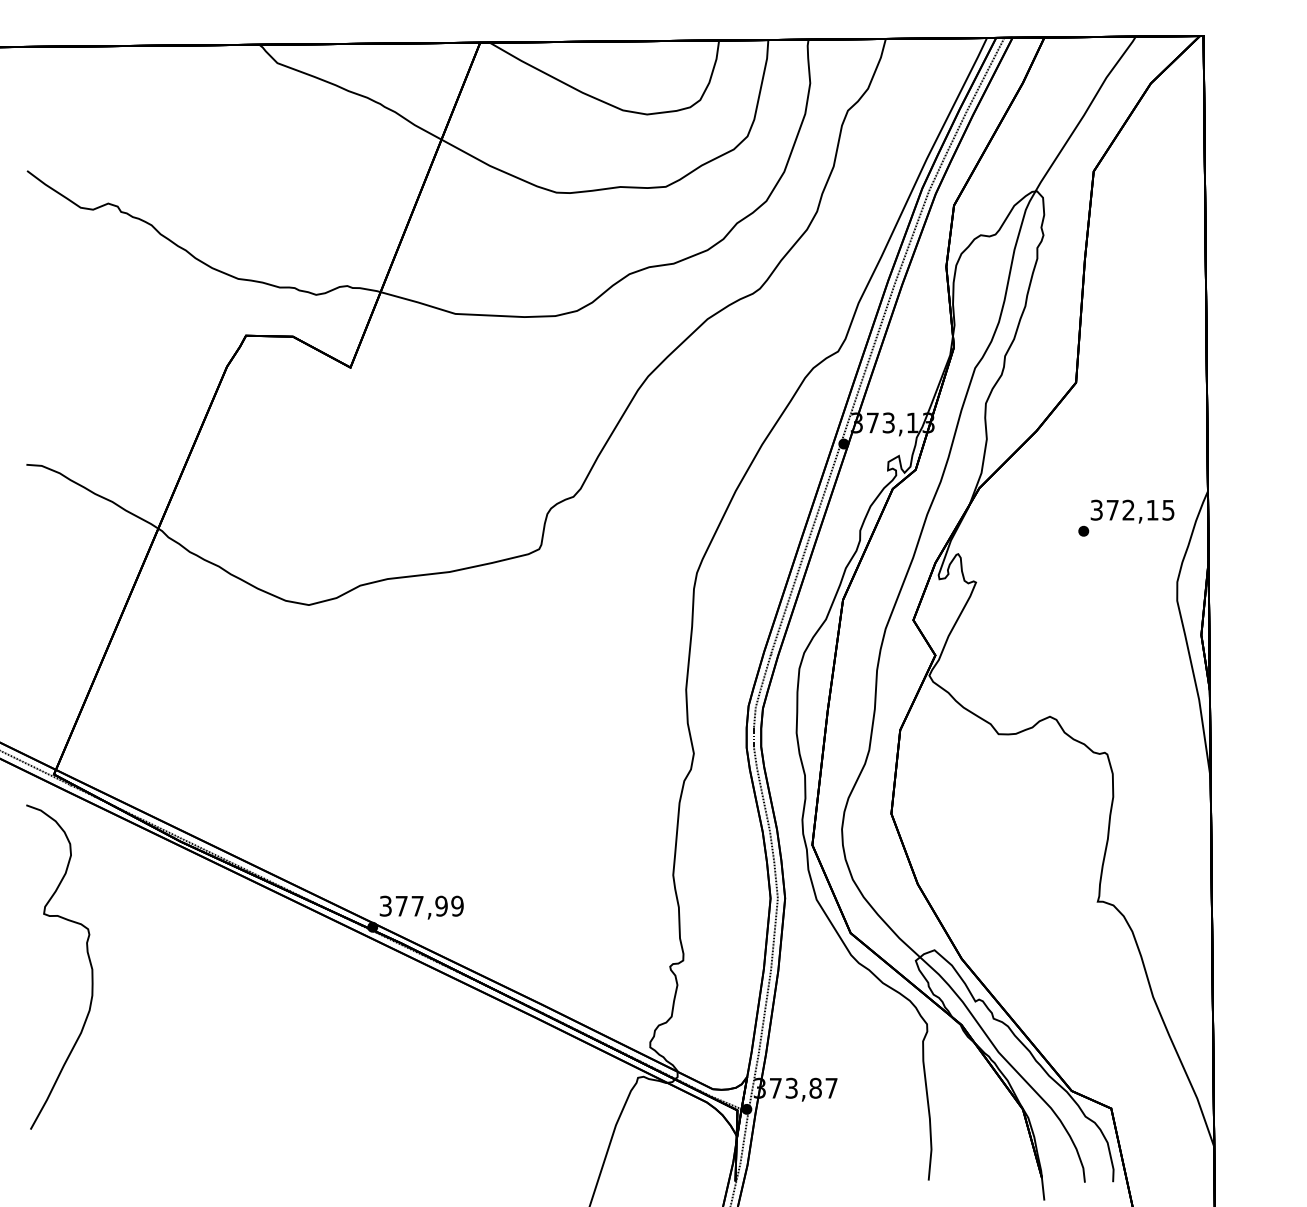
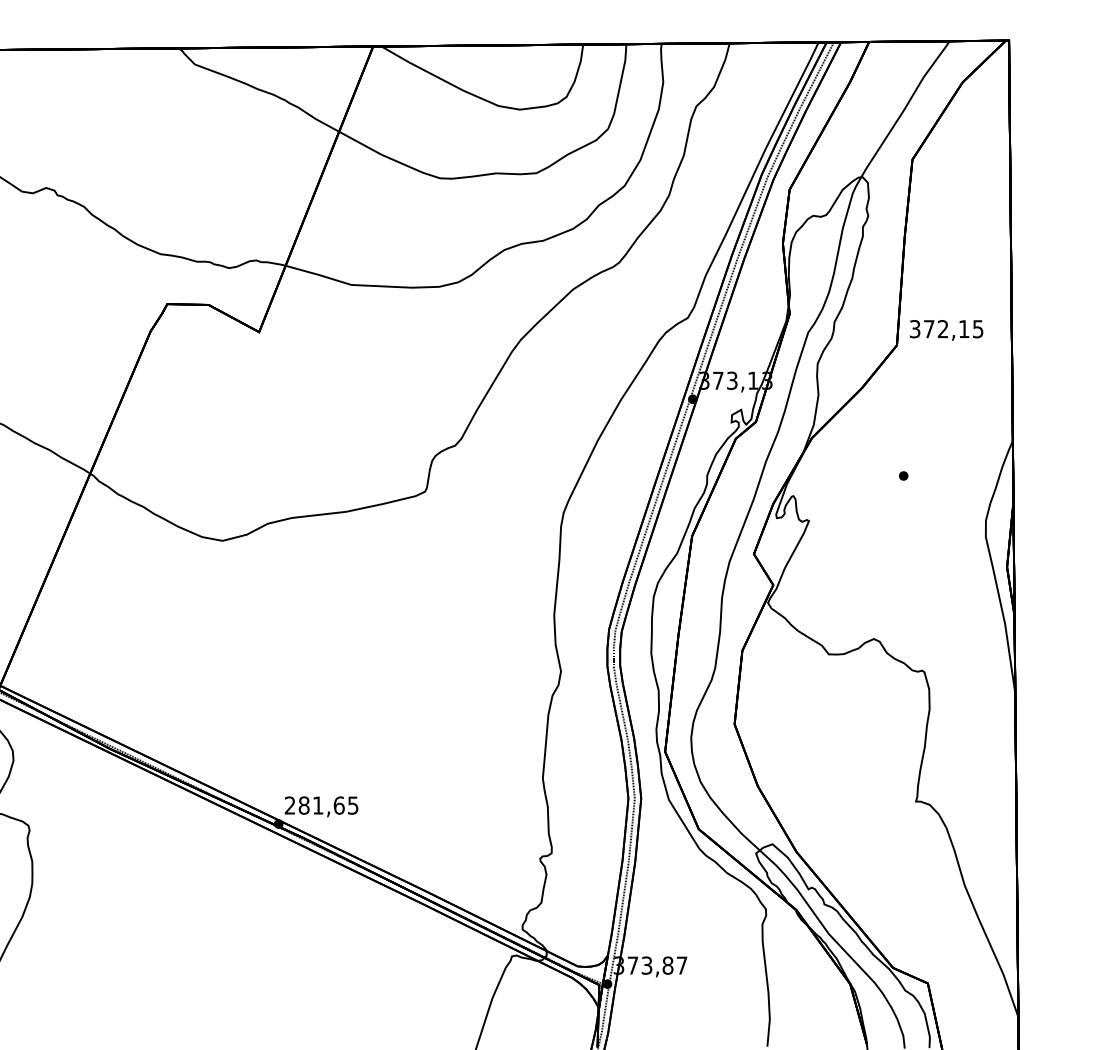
text: (1132, 511) -> (946, 330), moved
text: (421, 905) -> (321, 804), 377,99 -> 281,65

